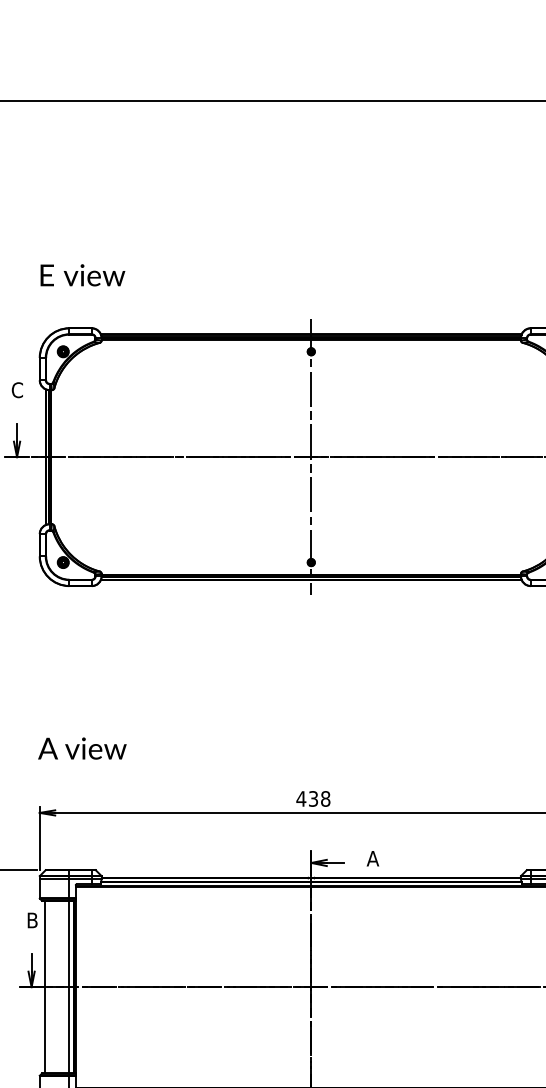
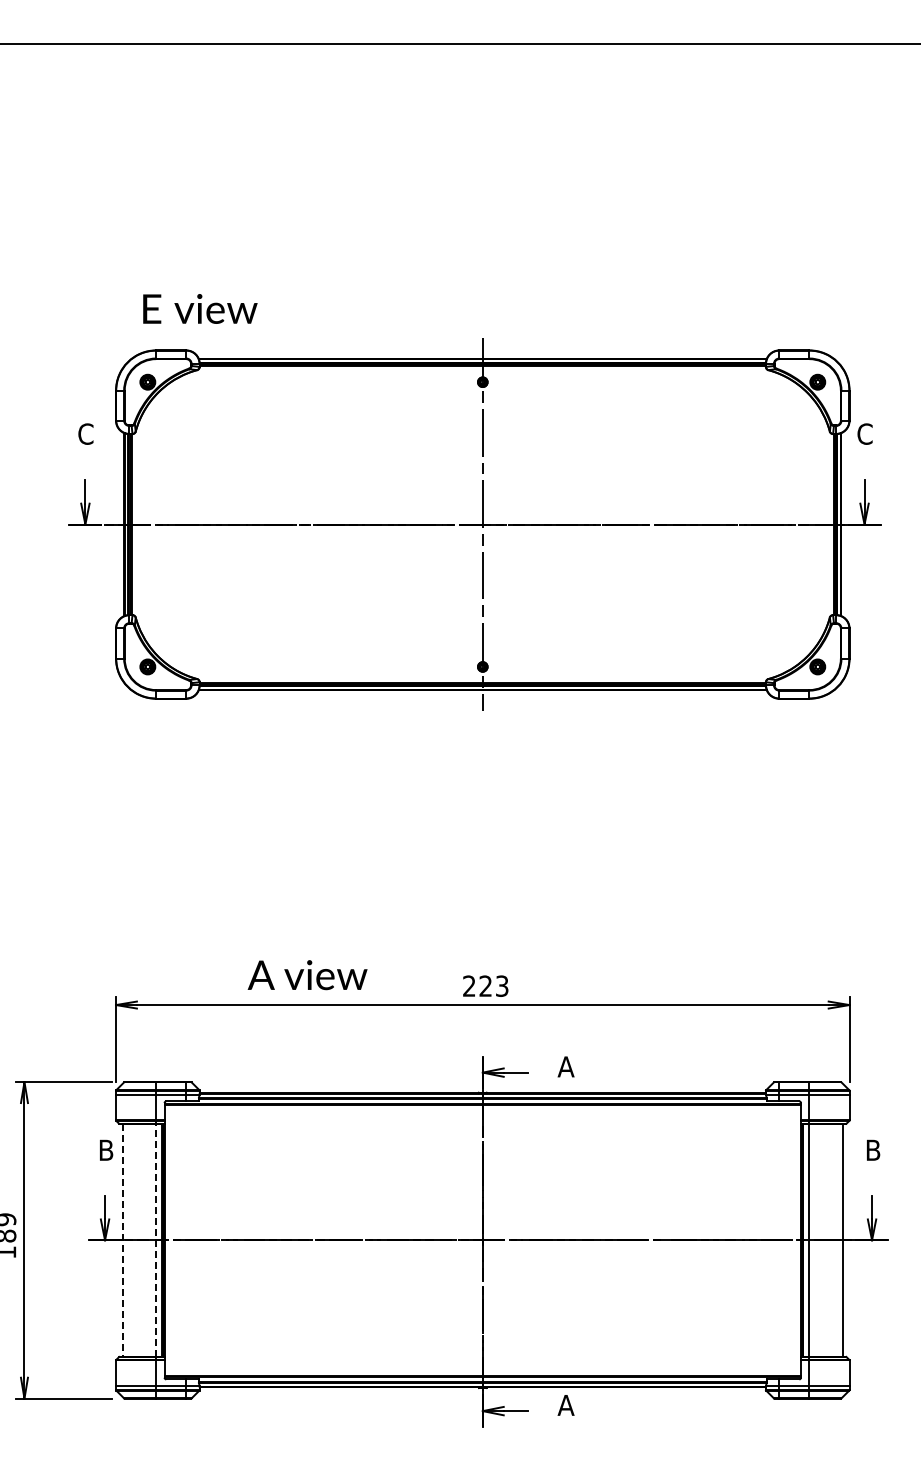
text: (83, 274) -> (200, 308), moved
text: (82, 748) -> (307, 975), moved
text: (313, 798) -> (485, 985), 438 -> 223
line: (69, 986) -> (156, 1239), solid -> dashed
line: (44, 987) -> (122, 1240), solid -> dashed

